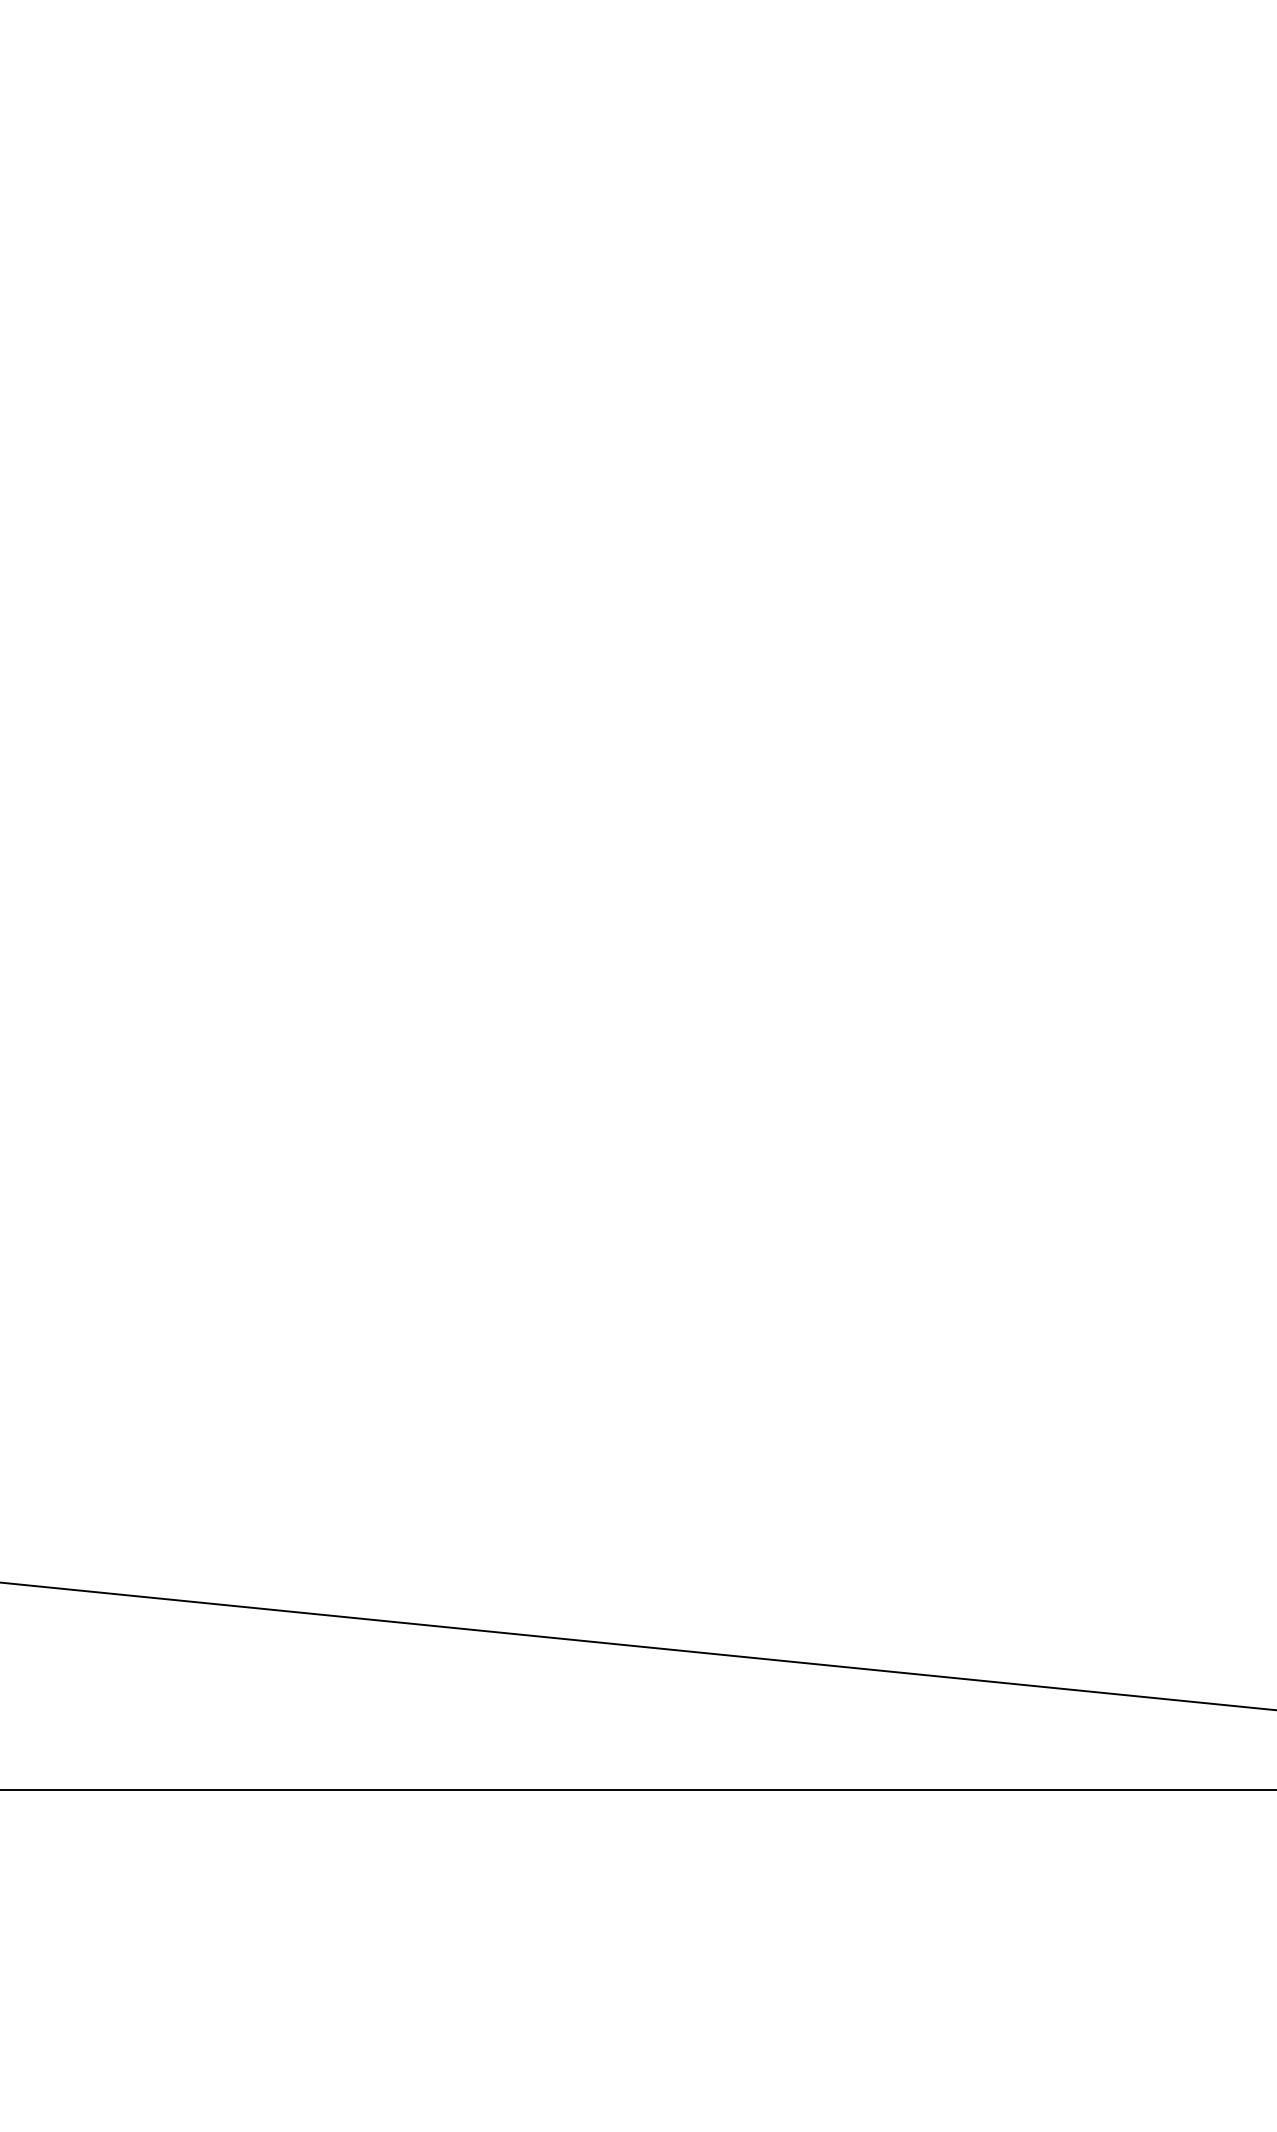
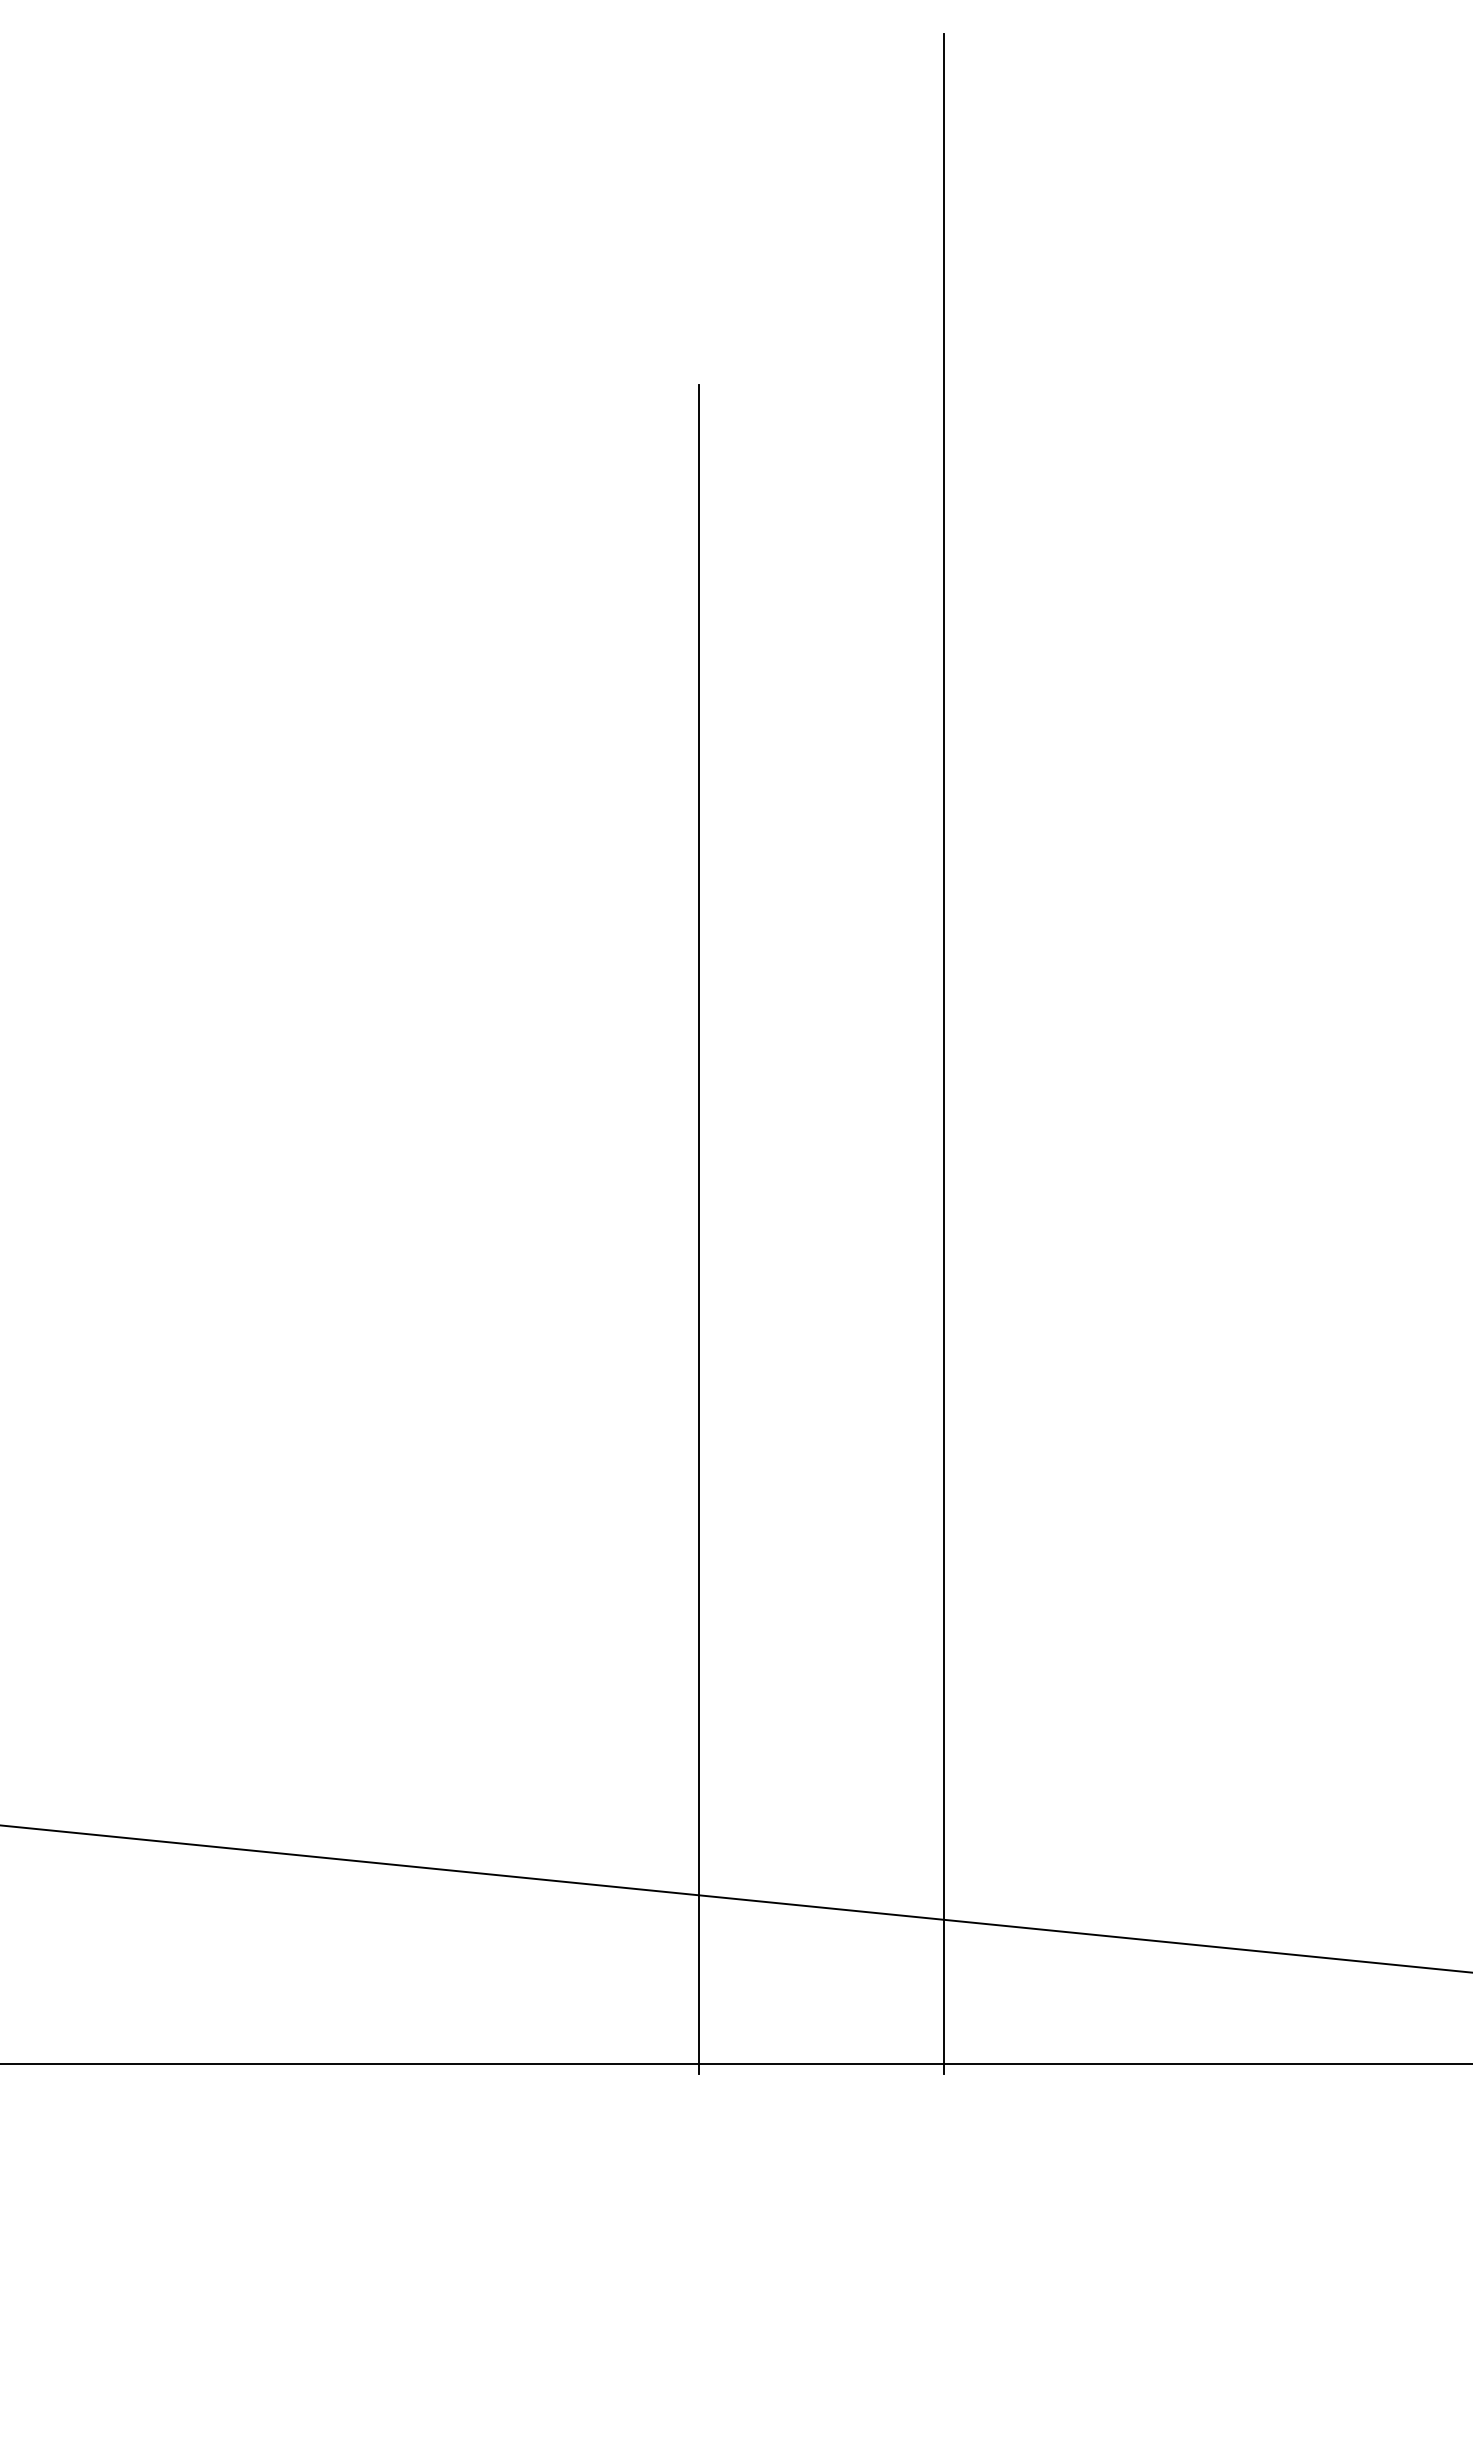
line: (818, 914) -> (944, 1054), added
line: (605, 1065) -> (698, 1228), added

